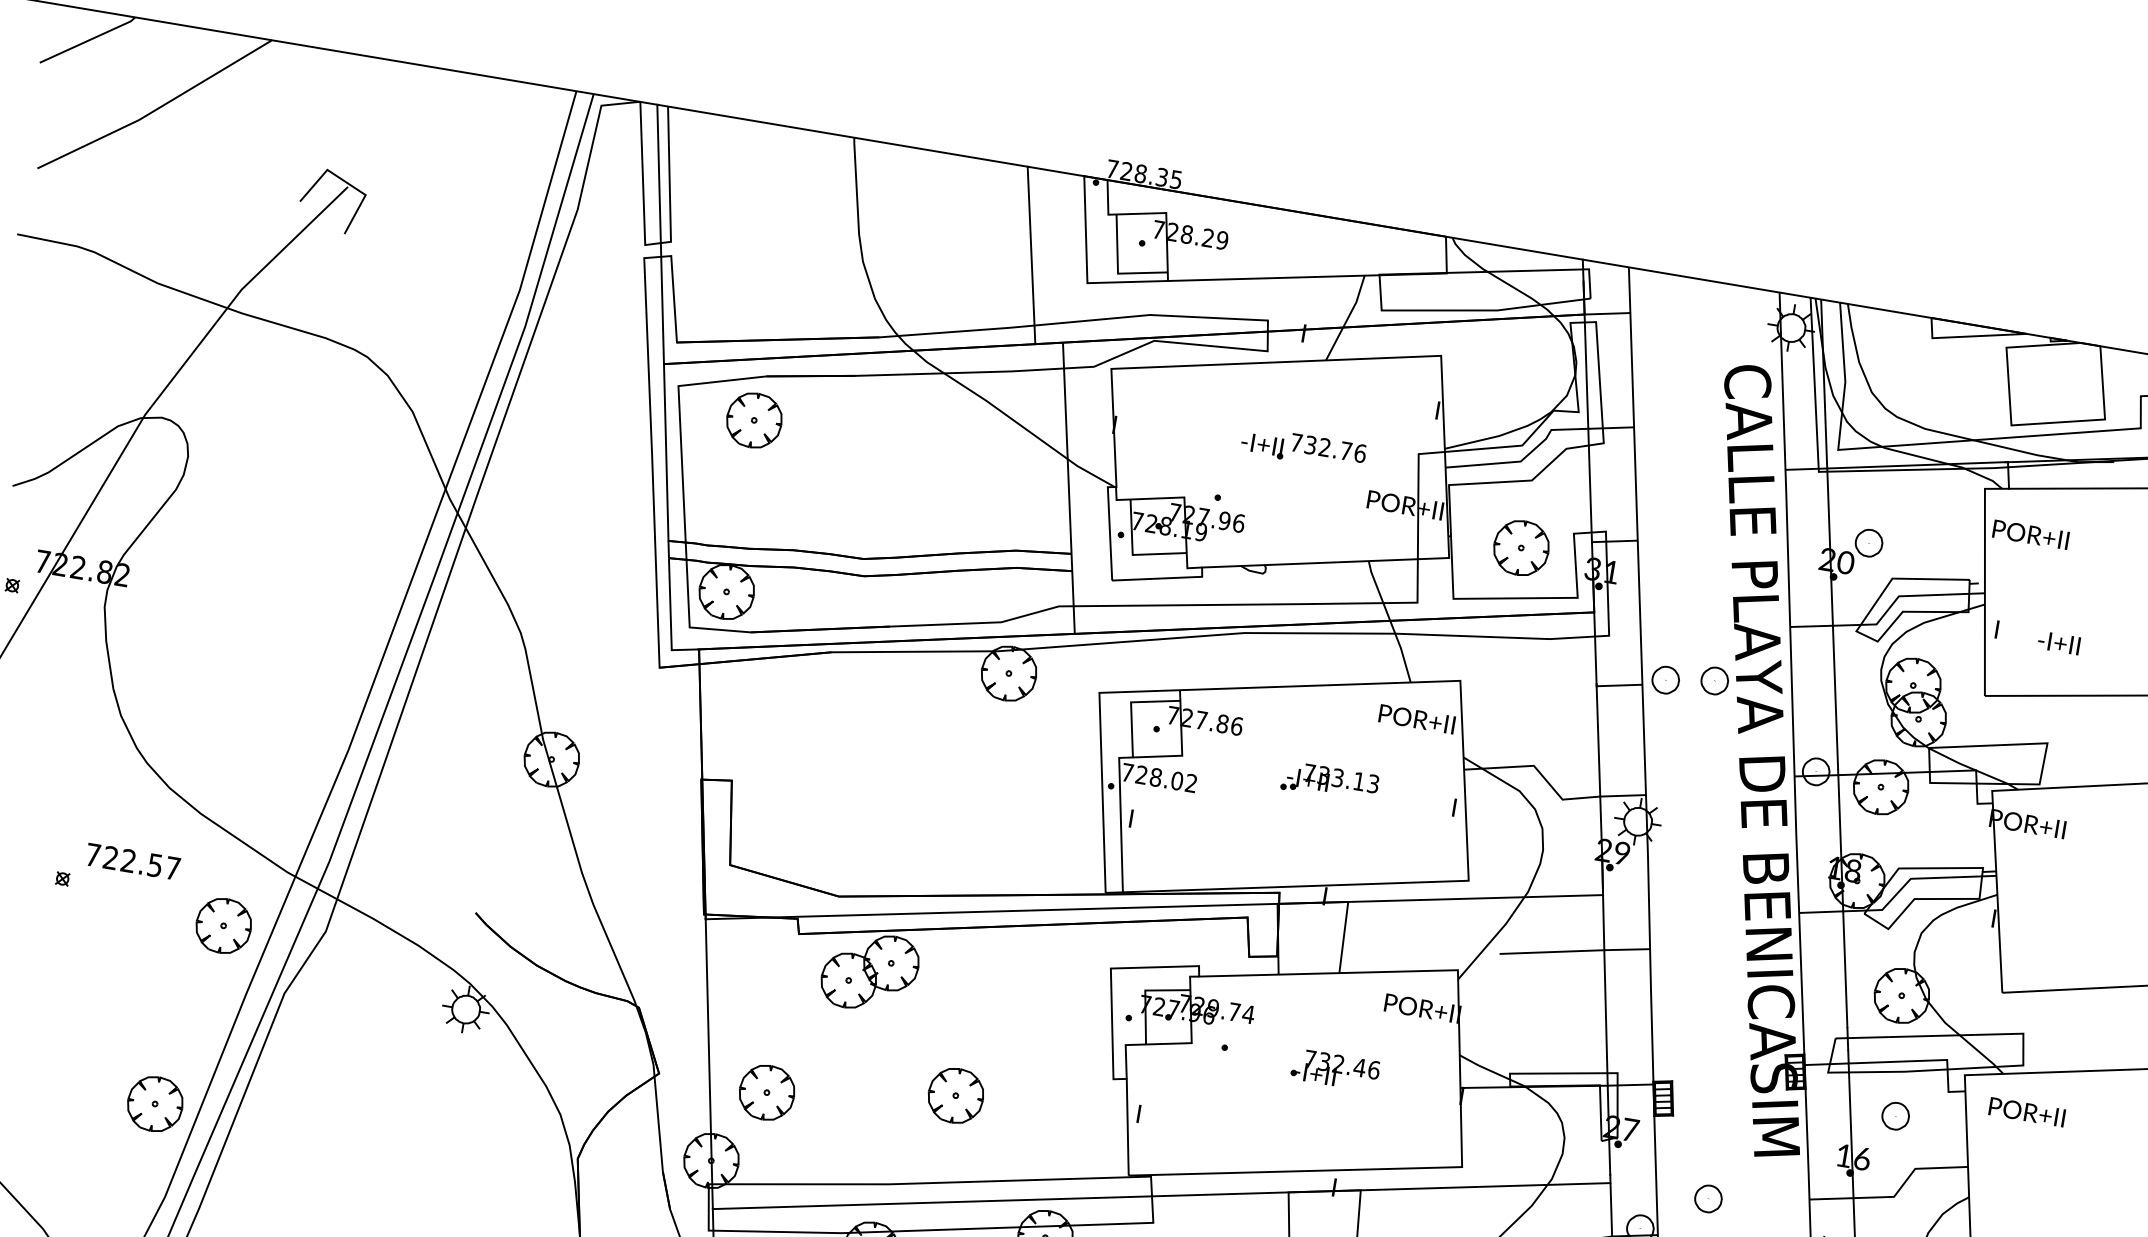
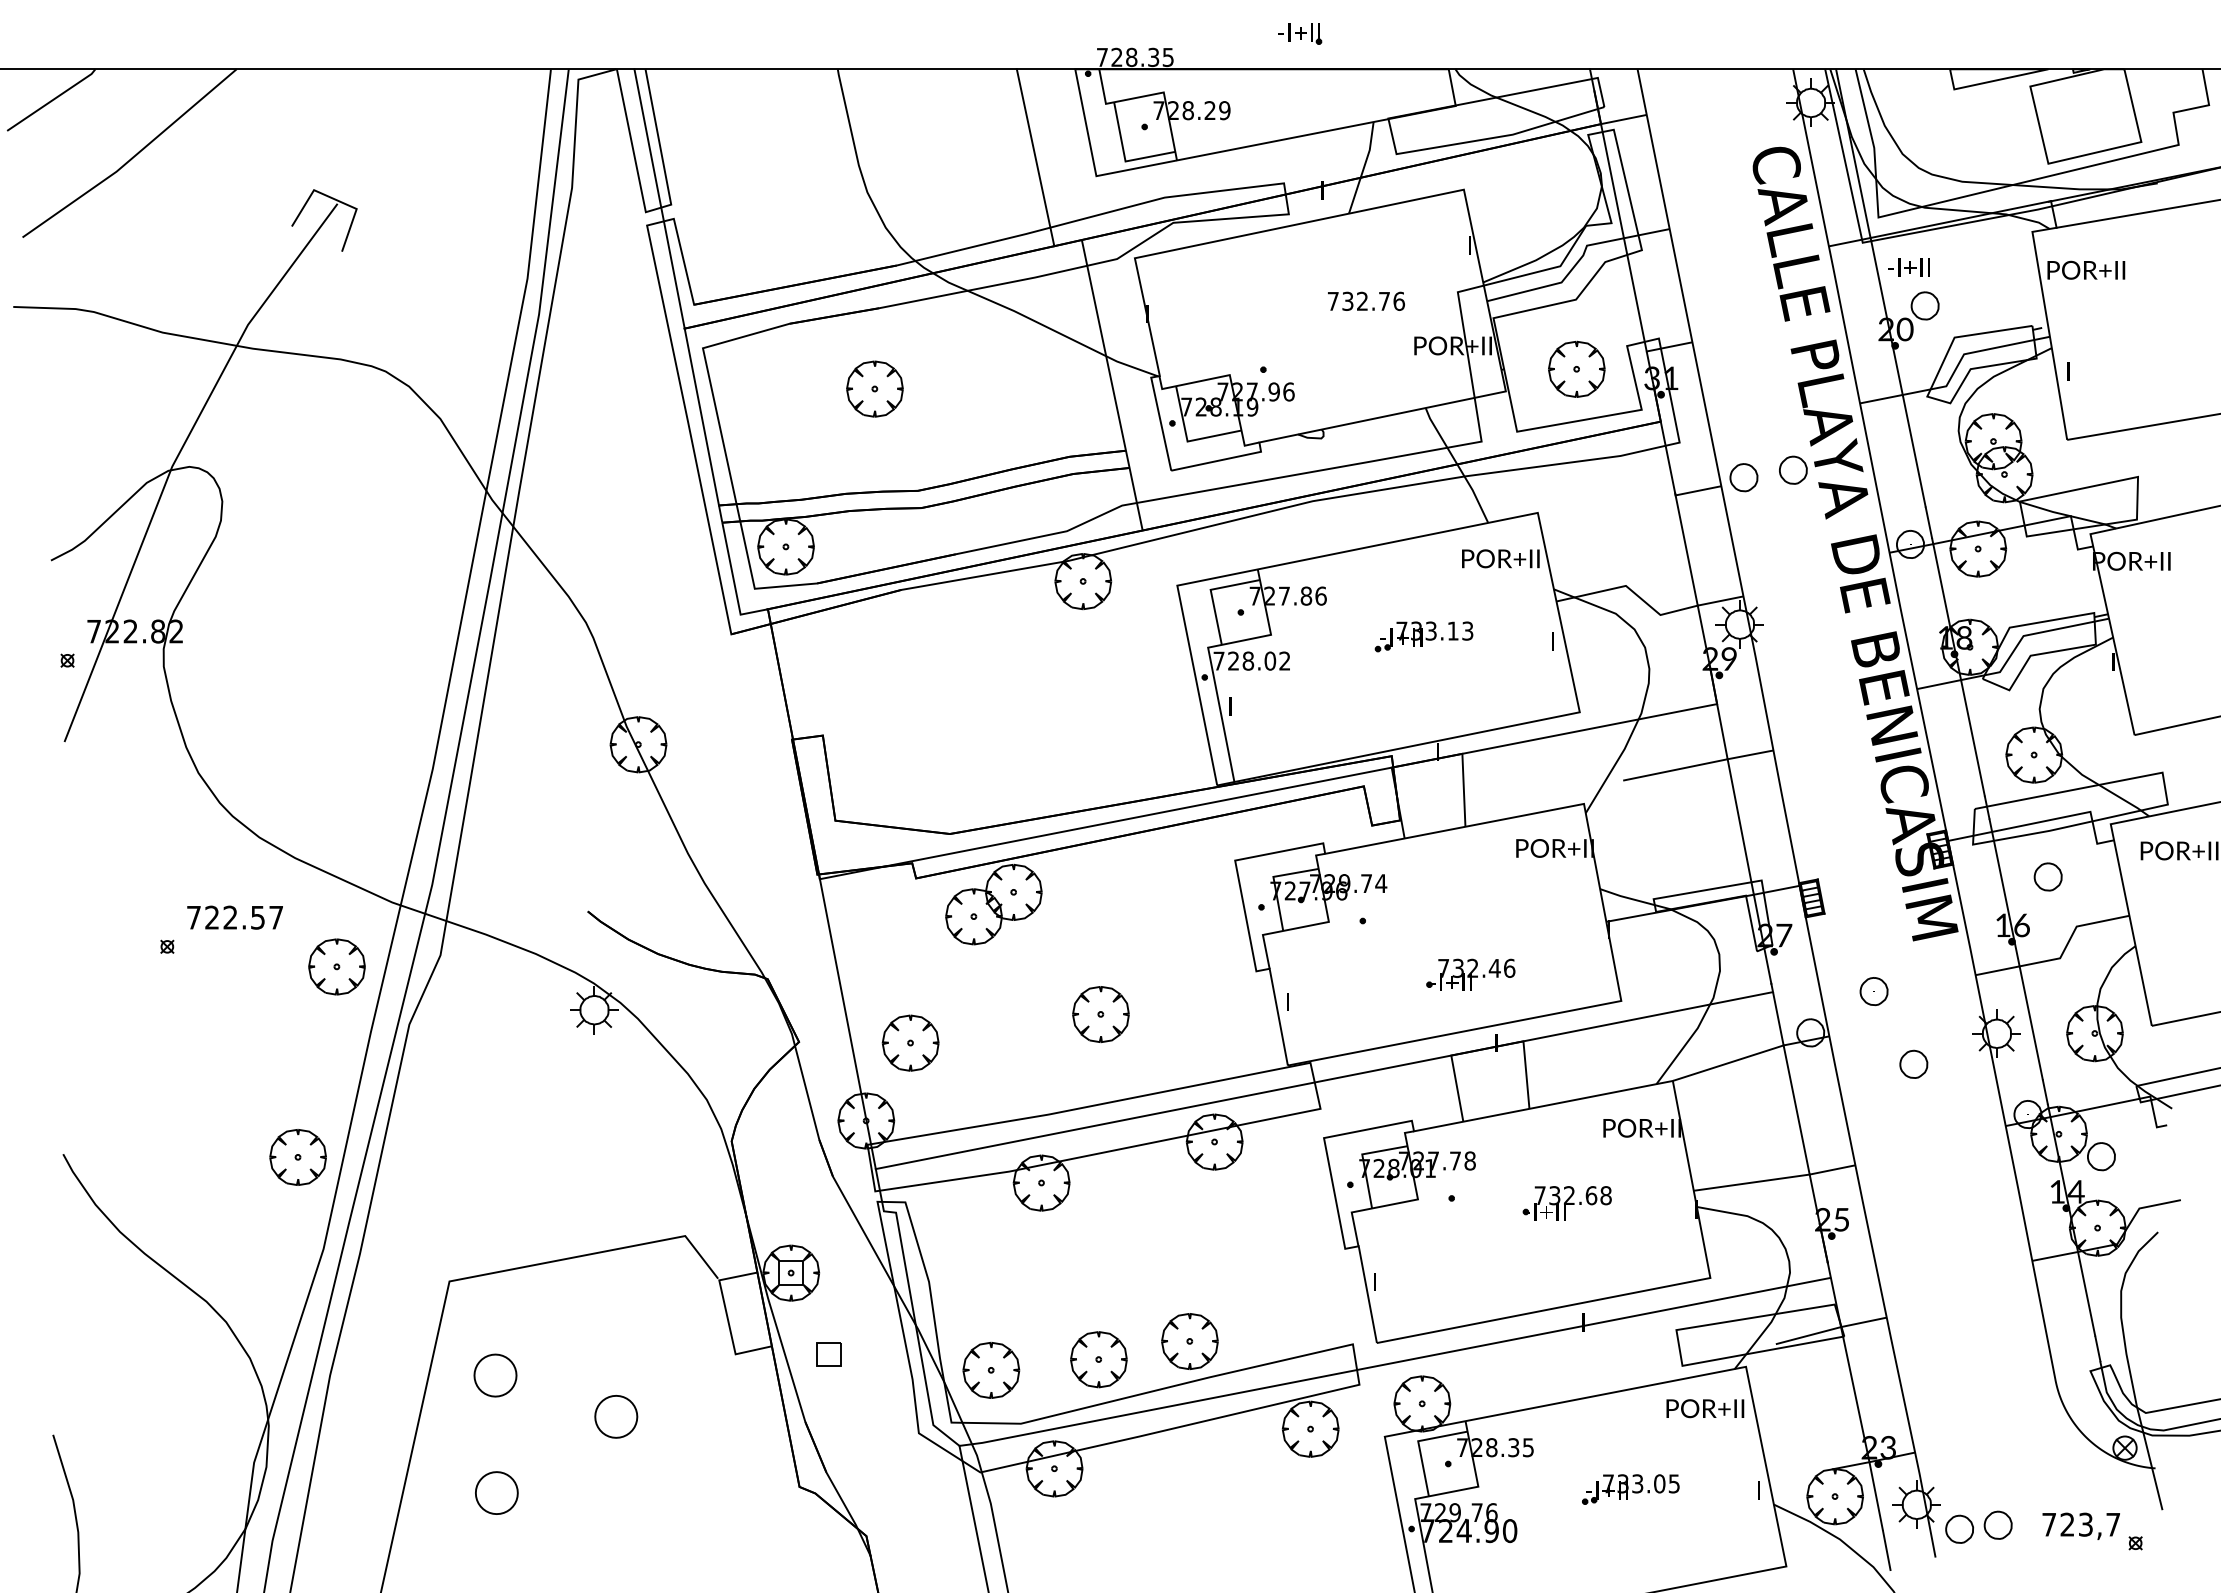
part: (753, 419) -> (874, 388), moved
part: (1263, 445) -> (1300, 33), moved
text: (2058, 643) -> (1908, 267), moved
part: (1335, 1069) -> (1470, 974), moved

